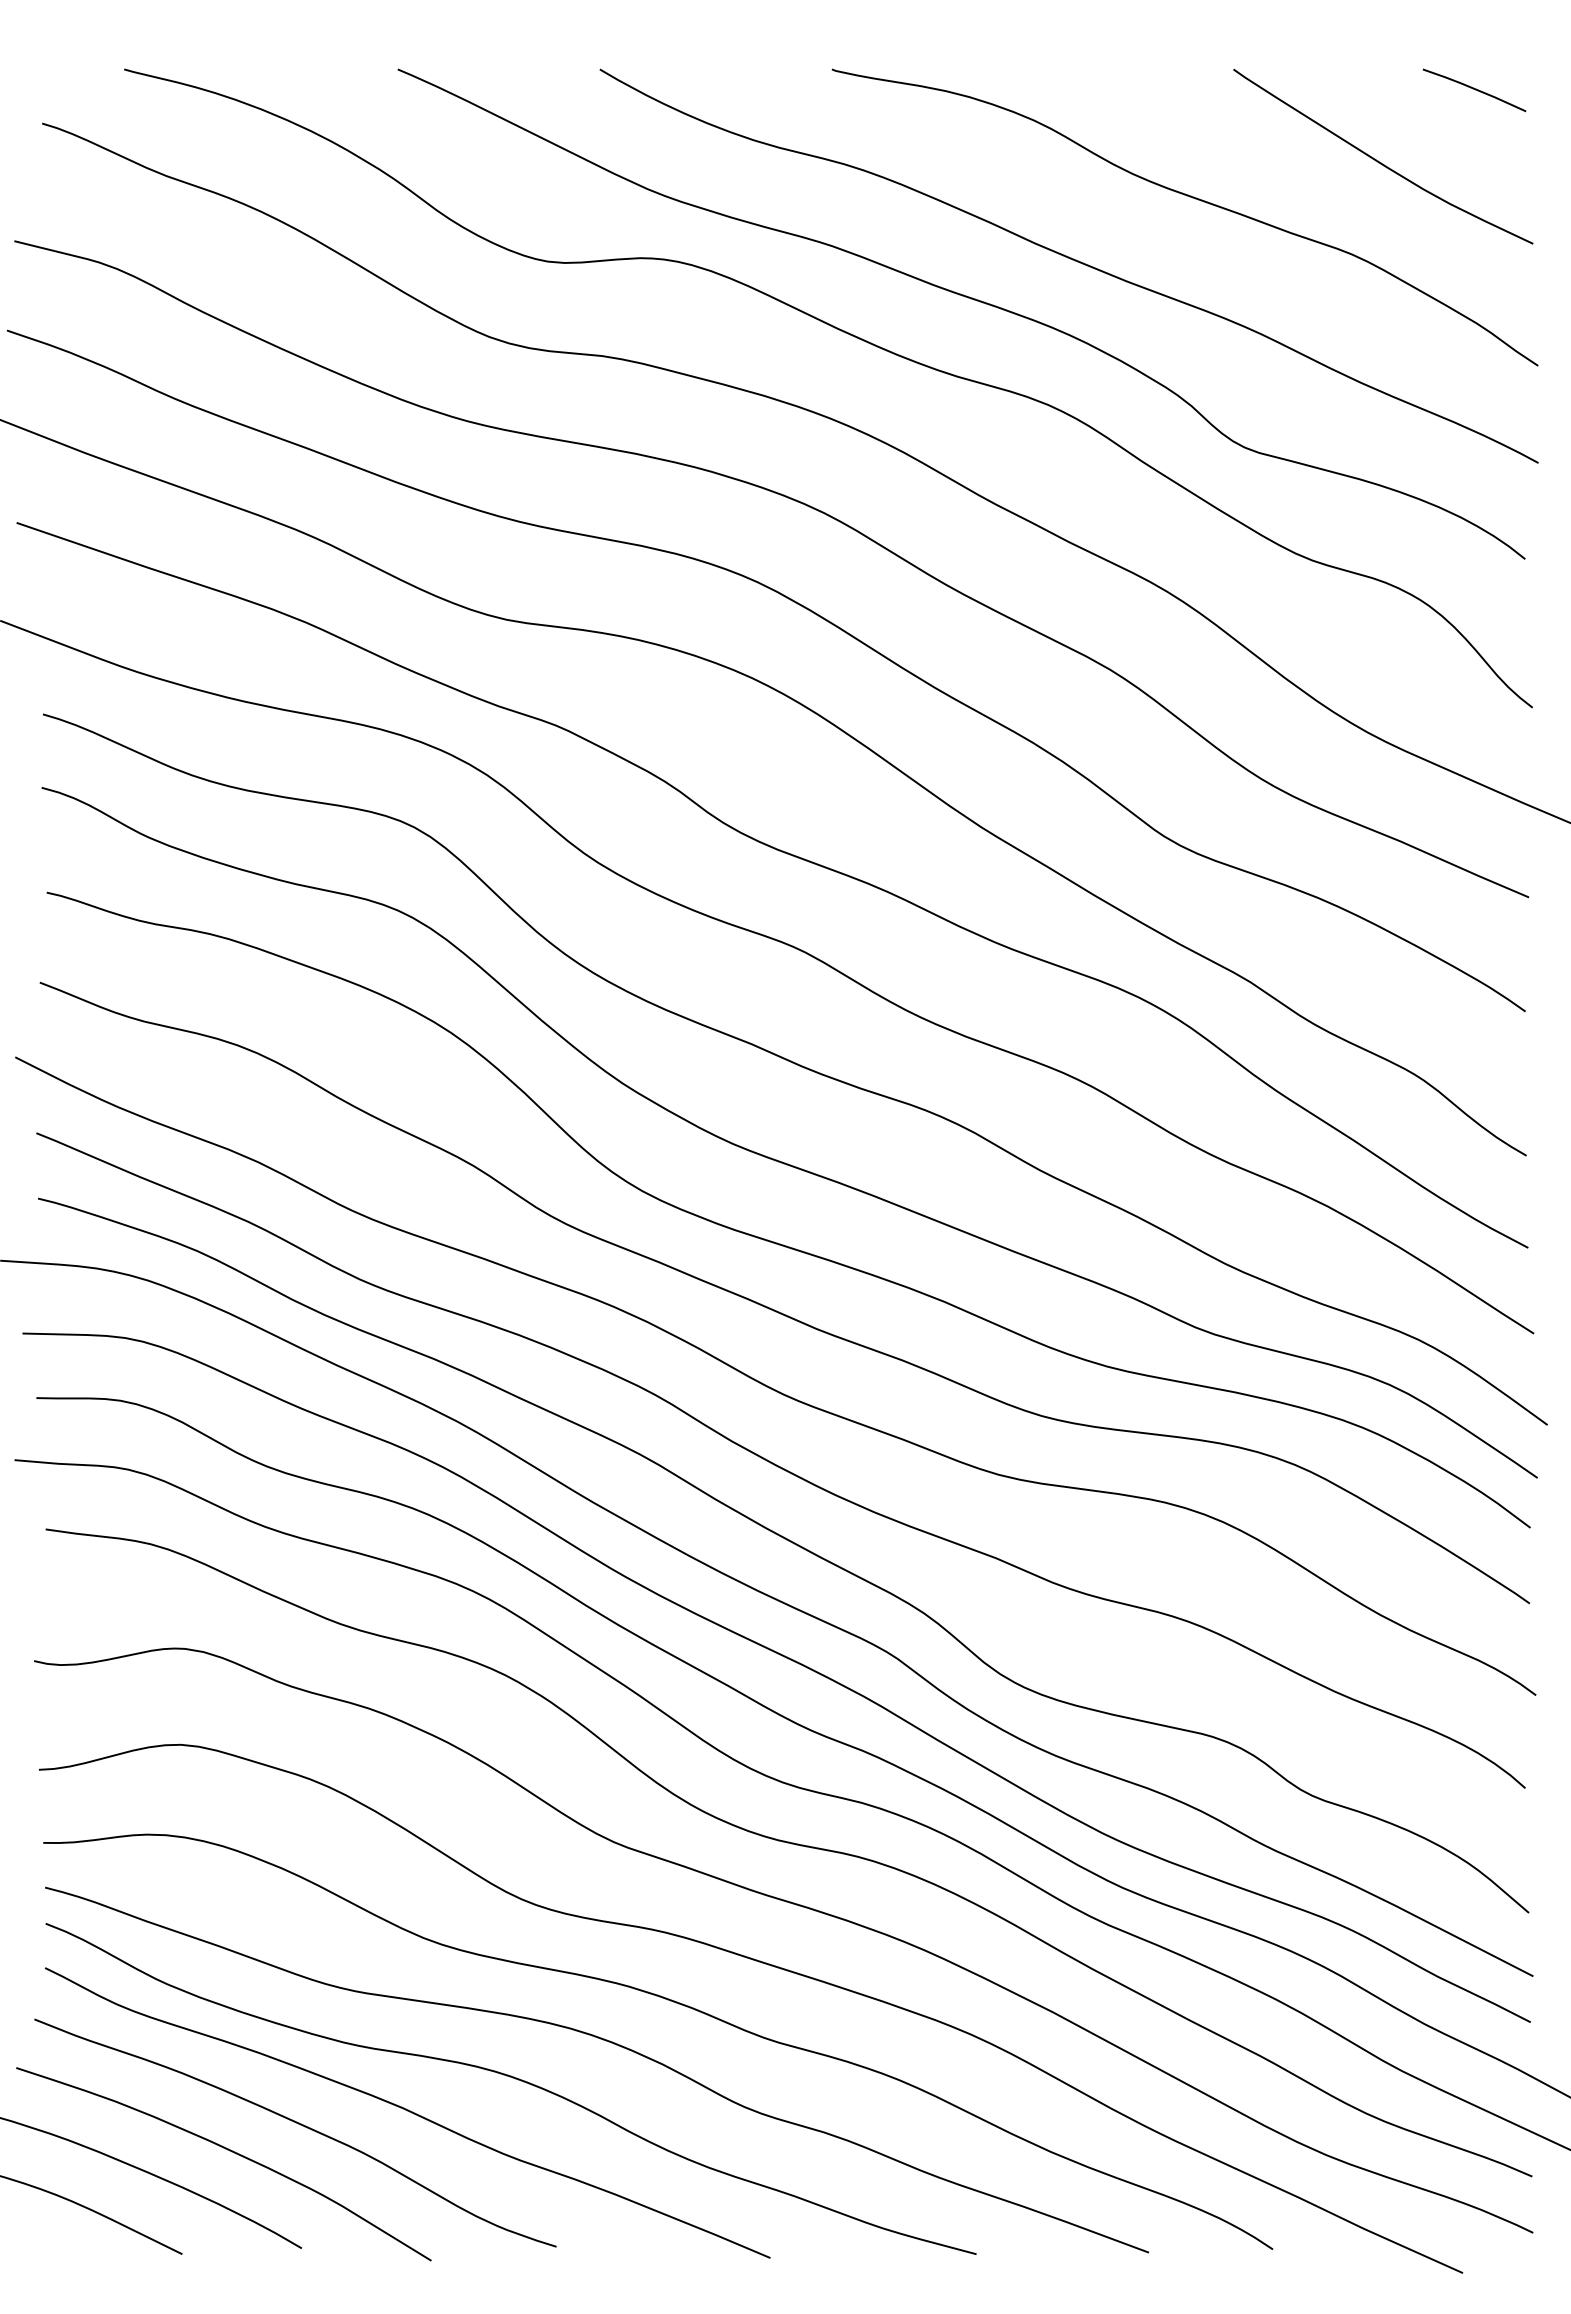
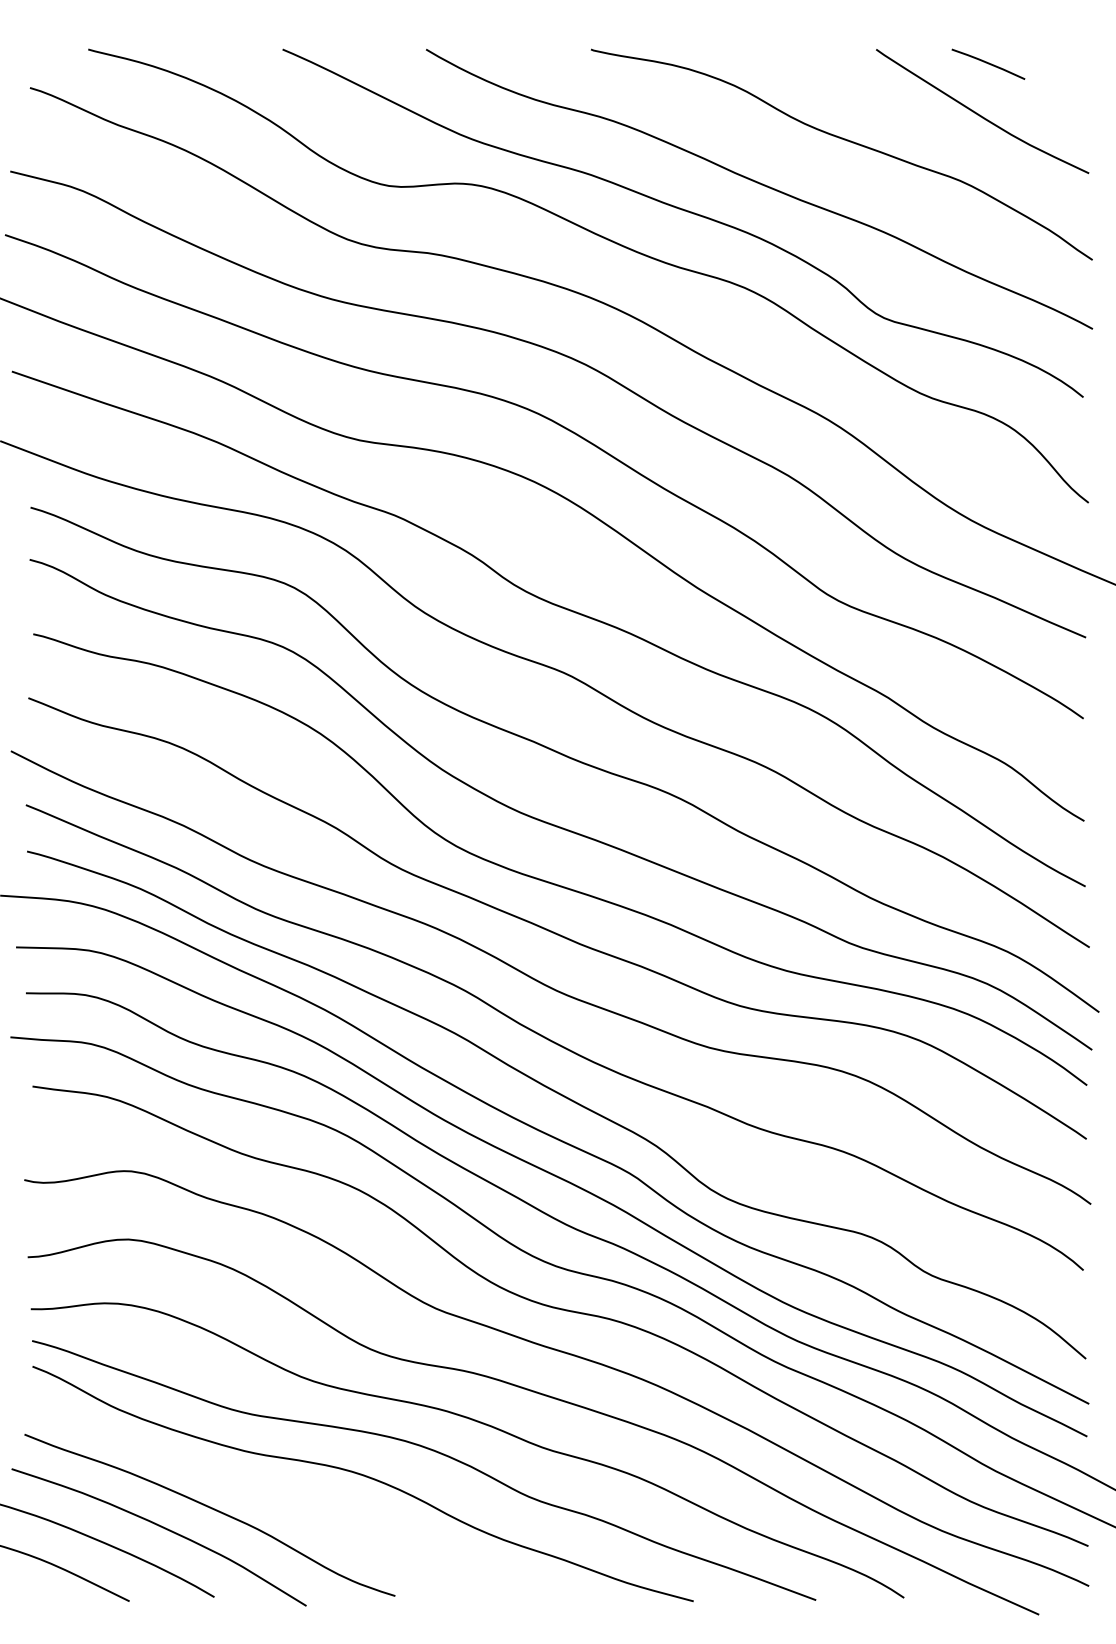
line: (1474, 89) -> (988, 63), moved
curve: (407, 2111) -> (289, 1499), removed

